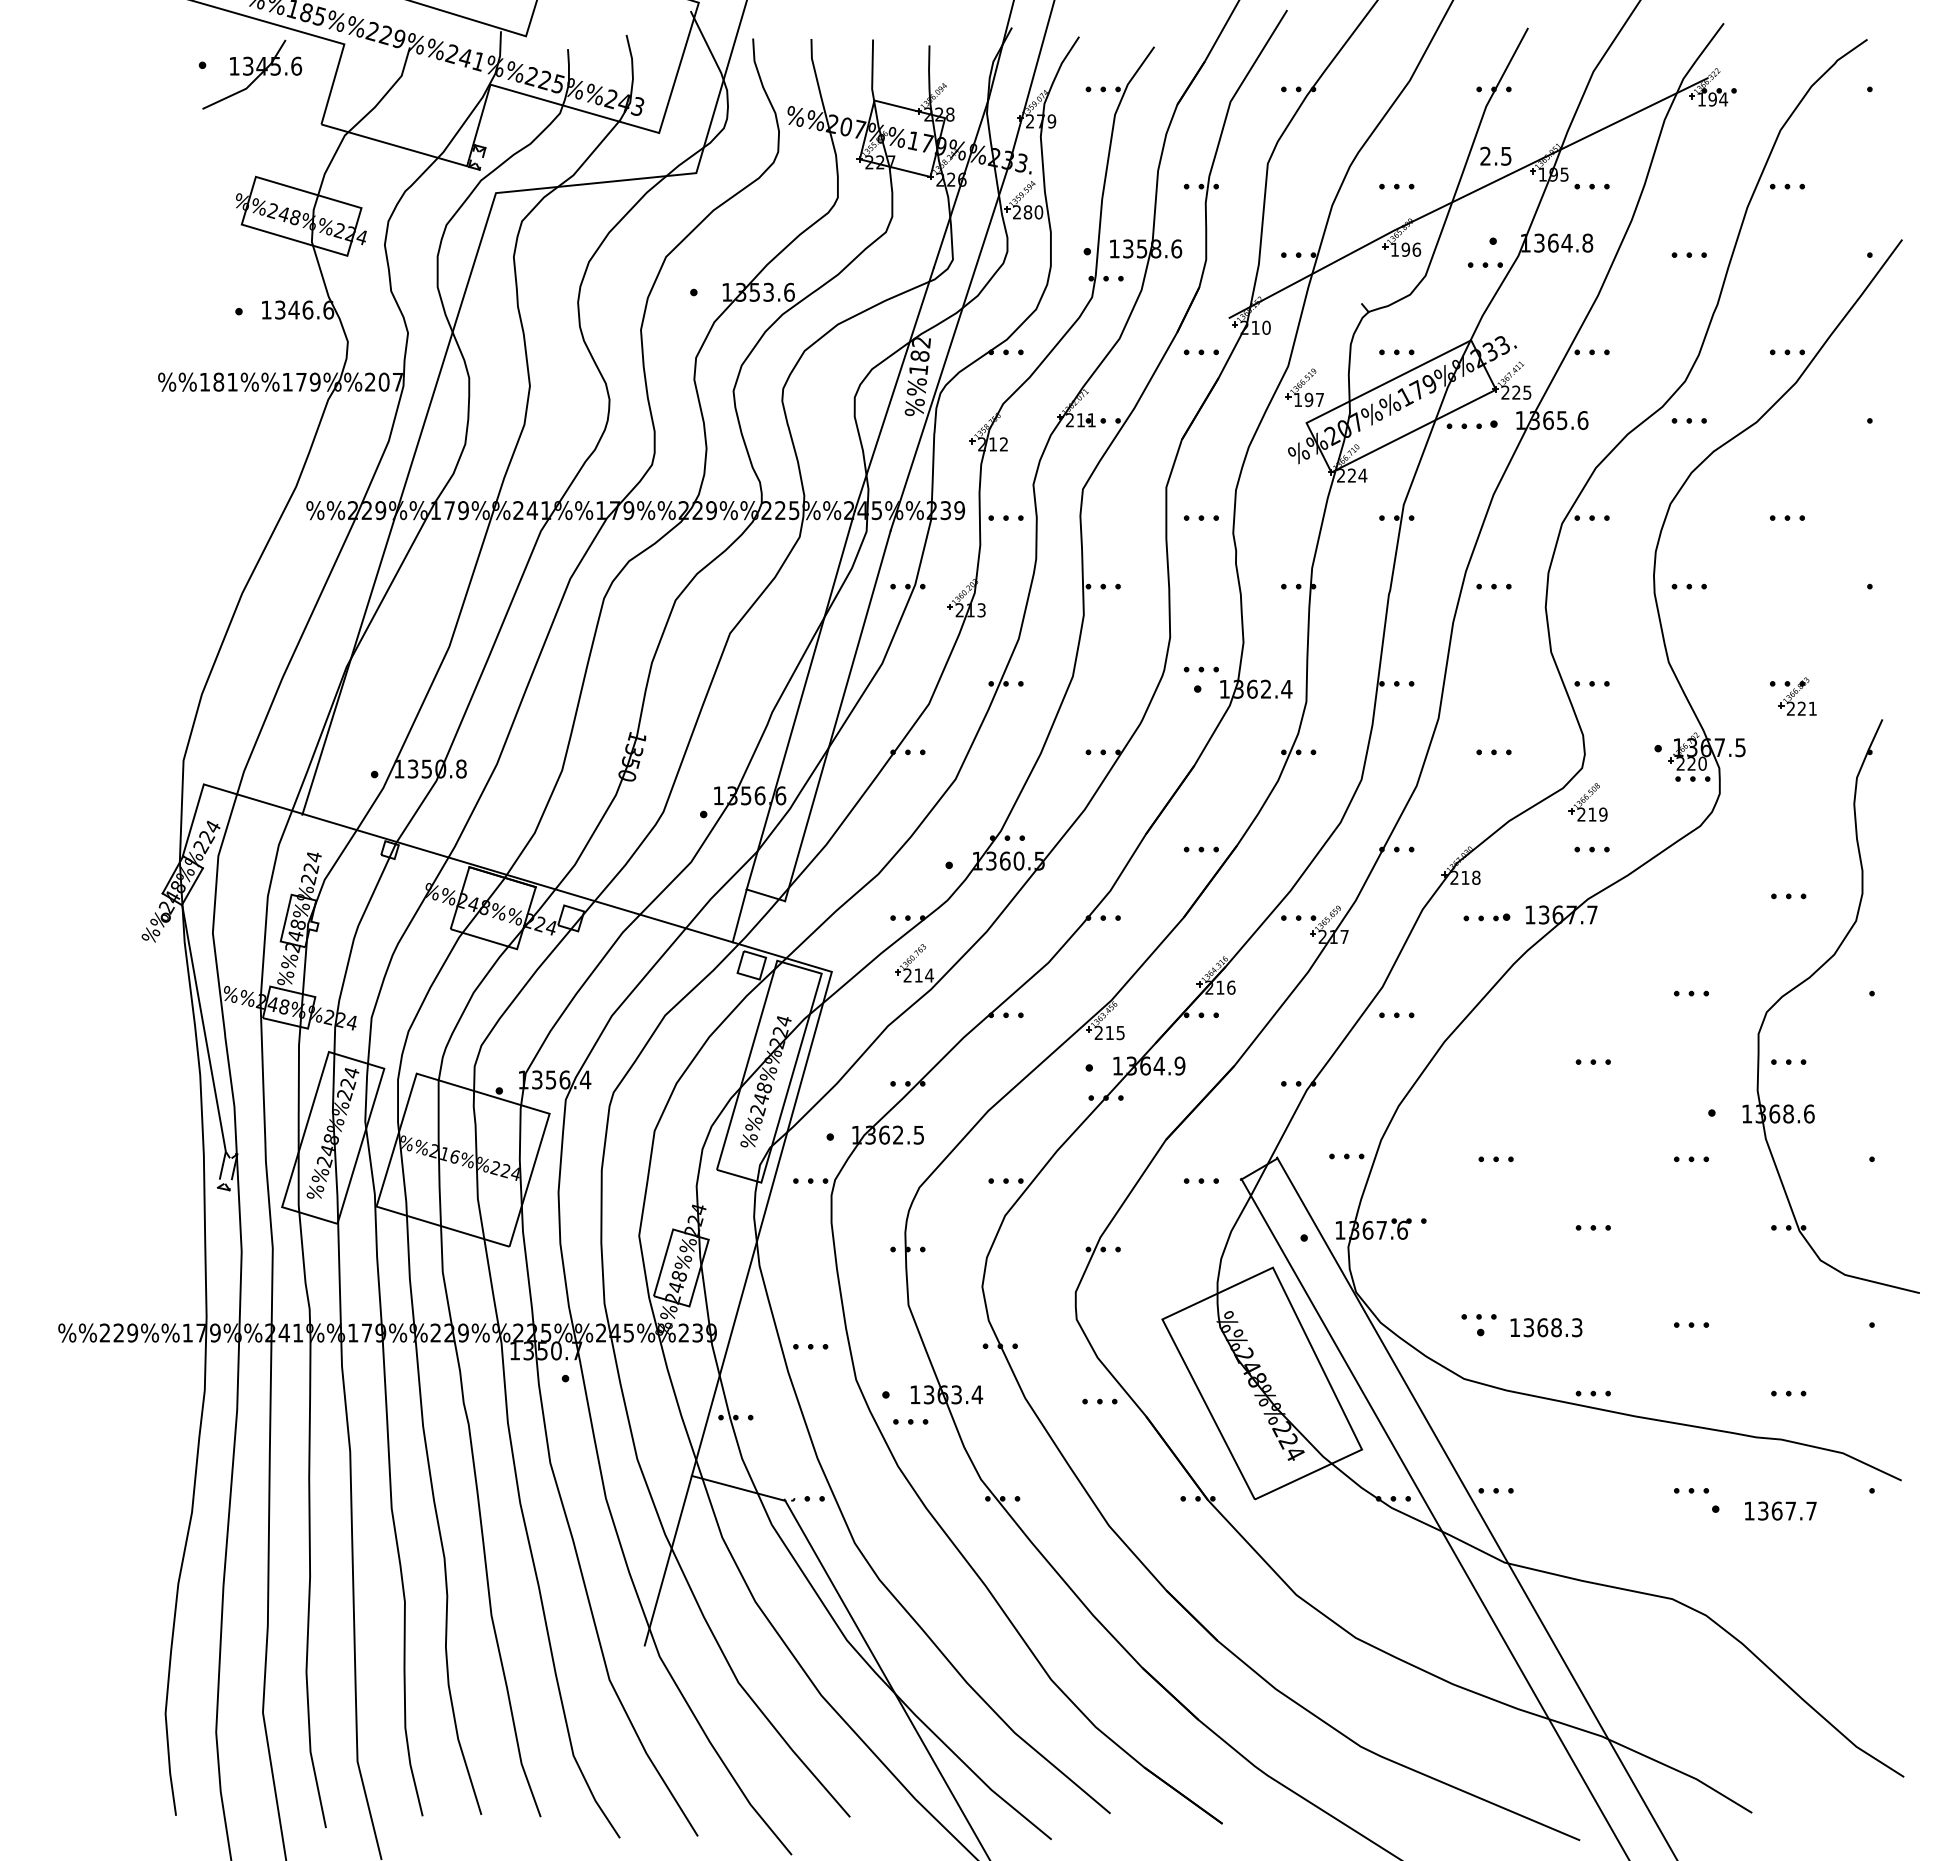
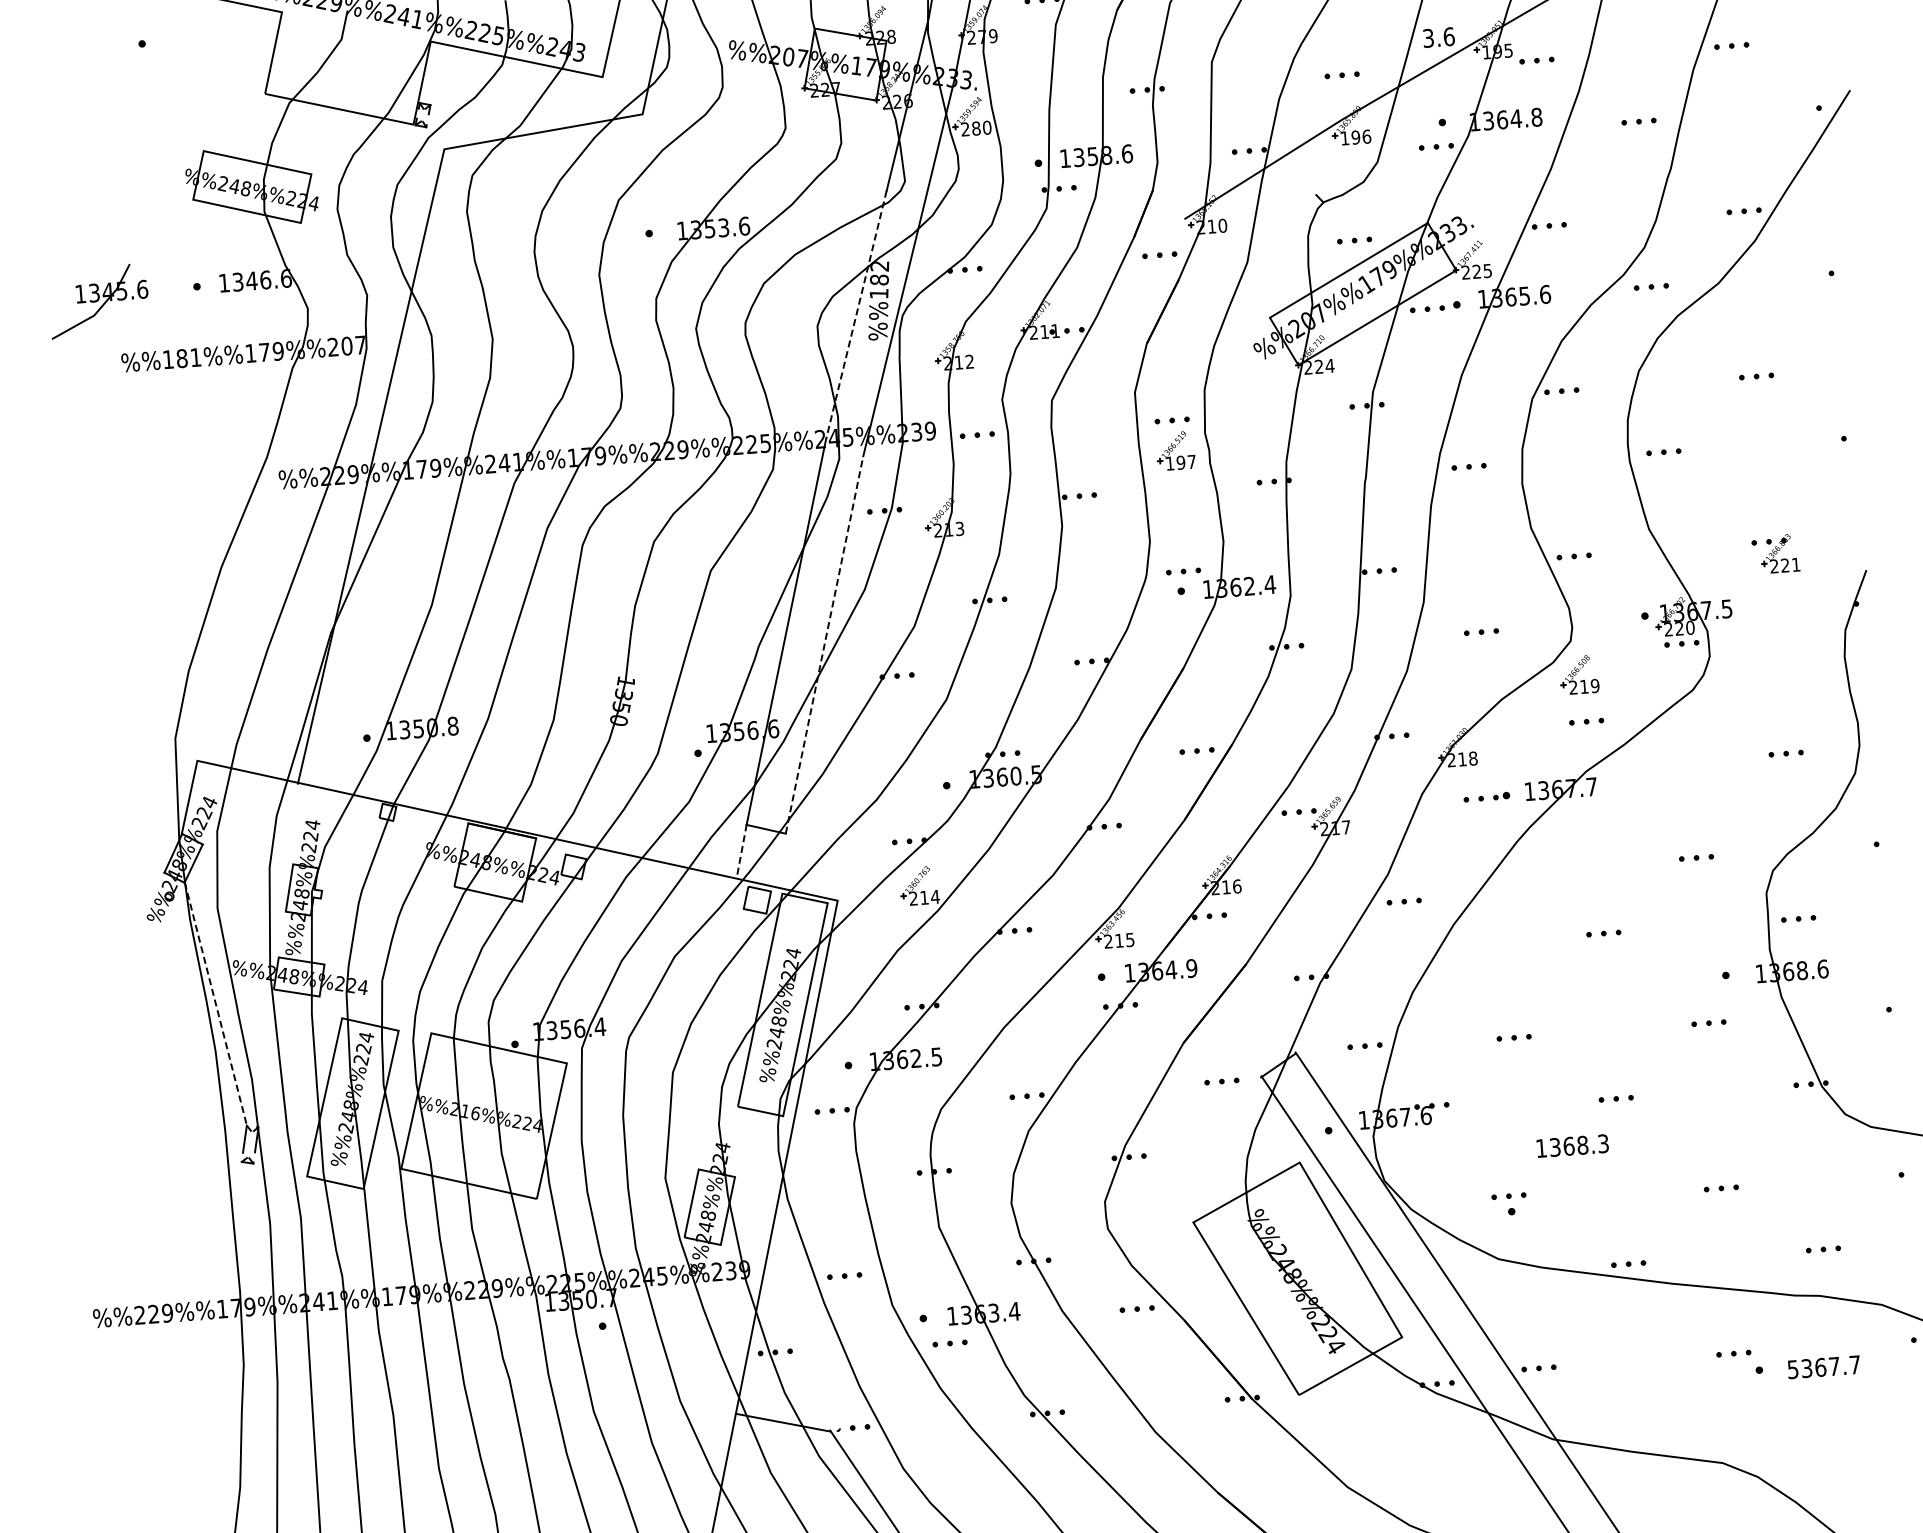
part: (252, 74) -> (99, 300), moved
text: (1495, 155) -> (1438, 36), 2.5 -> 3.6
part: (1304, 387) -> (1175, 450), moved
line: (894, 389) -> (856, 315), solid -> dashed
line: (837, 715) -> (824, 644), solid -> dashed
line: (739, 915) -> (741, 851), solid -> dashed
line: (204, 1028) -> (216, 1004), solid -> dashed
text: (1546, 1327) -> (1572, 1145), moved
text: (1749, 1510) -> (1793, 1368), 1367.7 -> 5367.7

